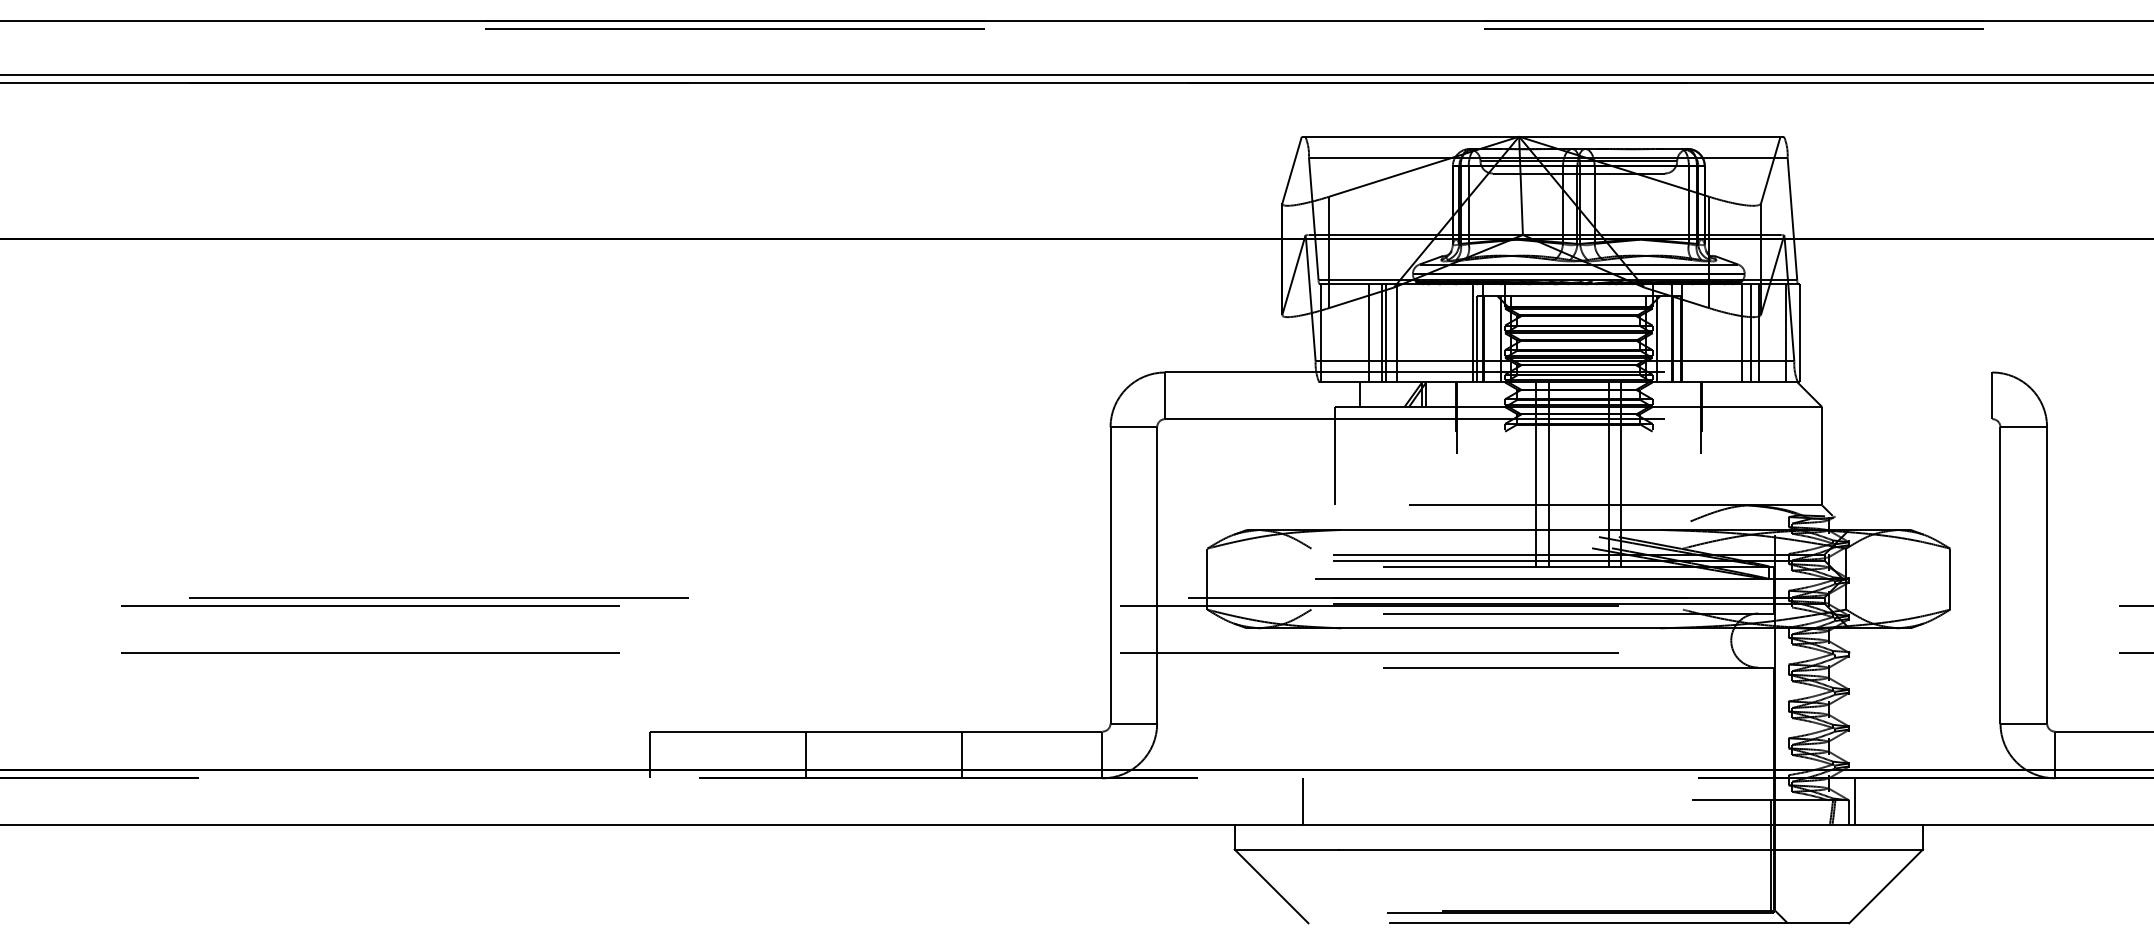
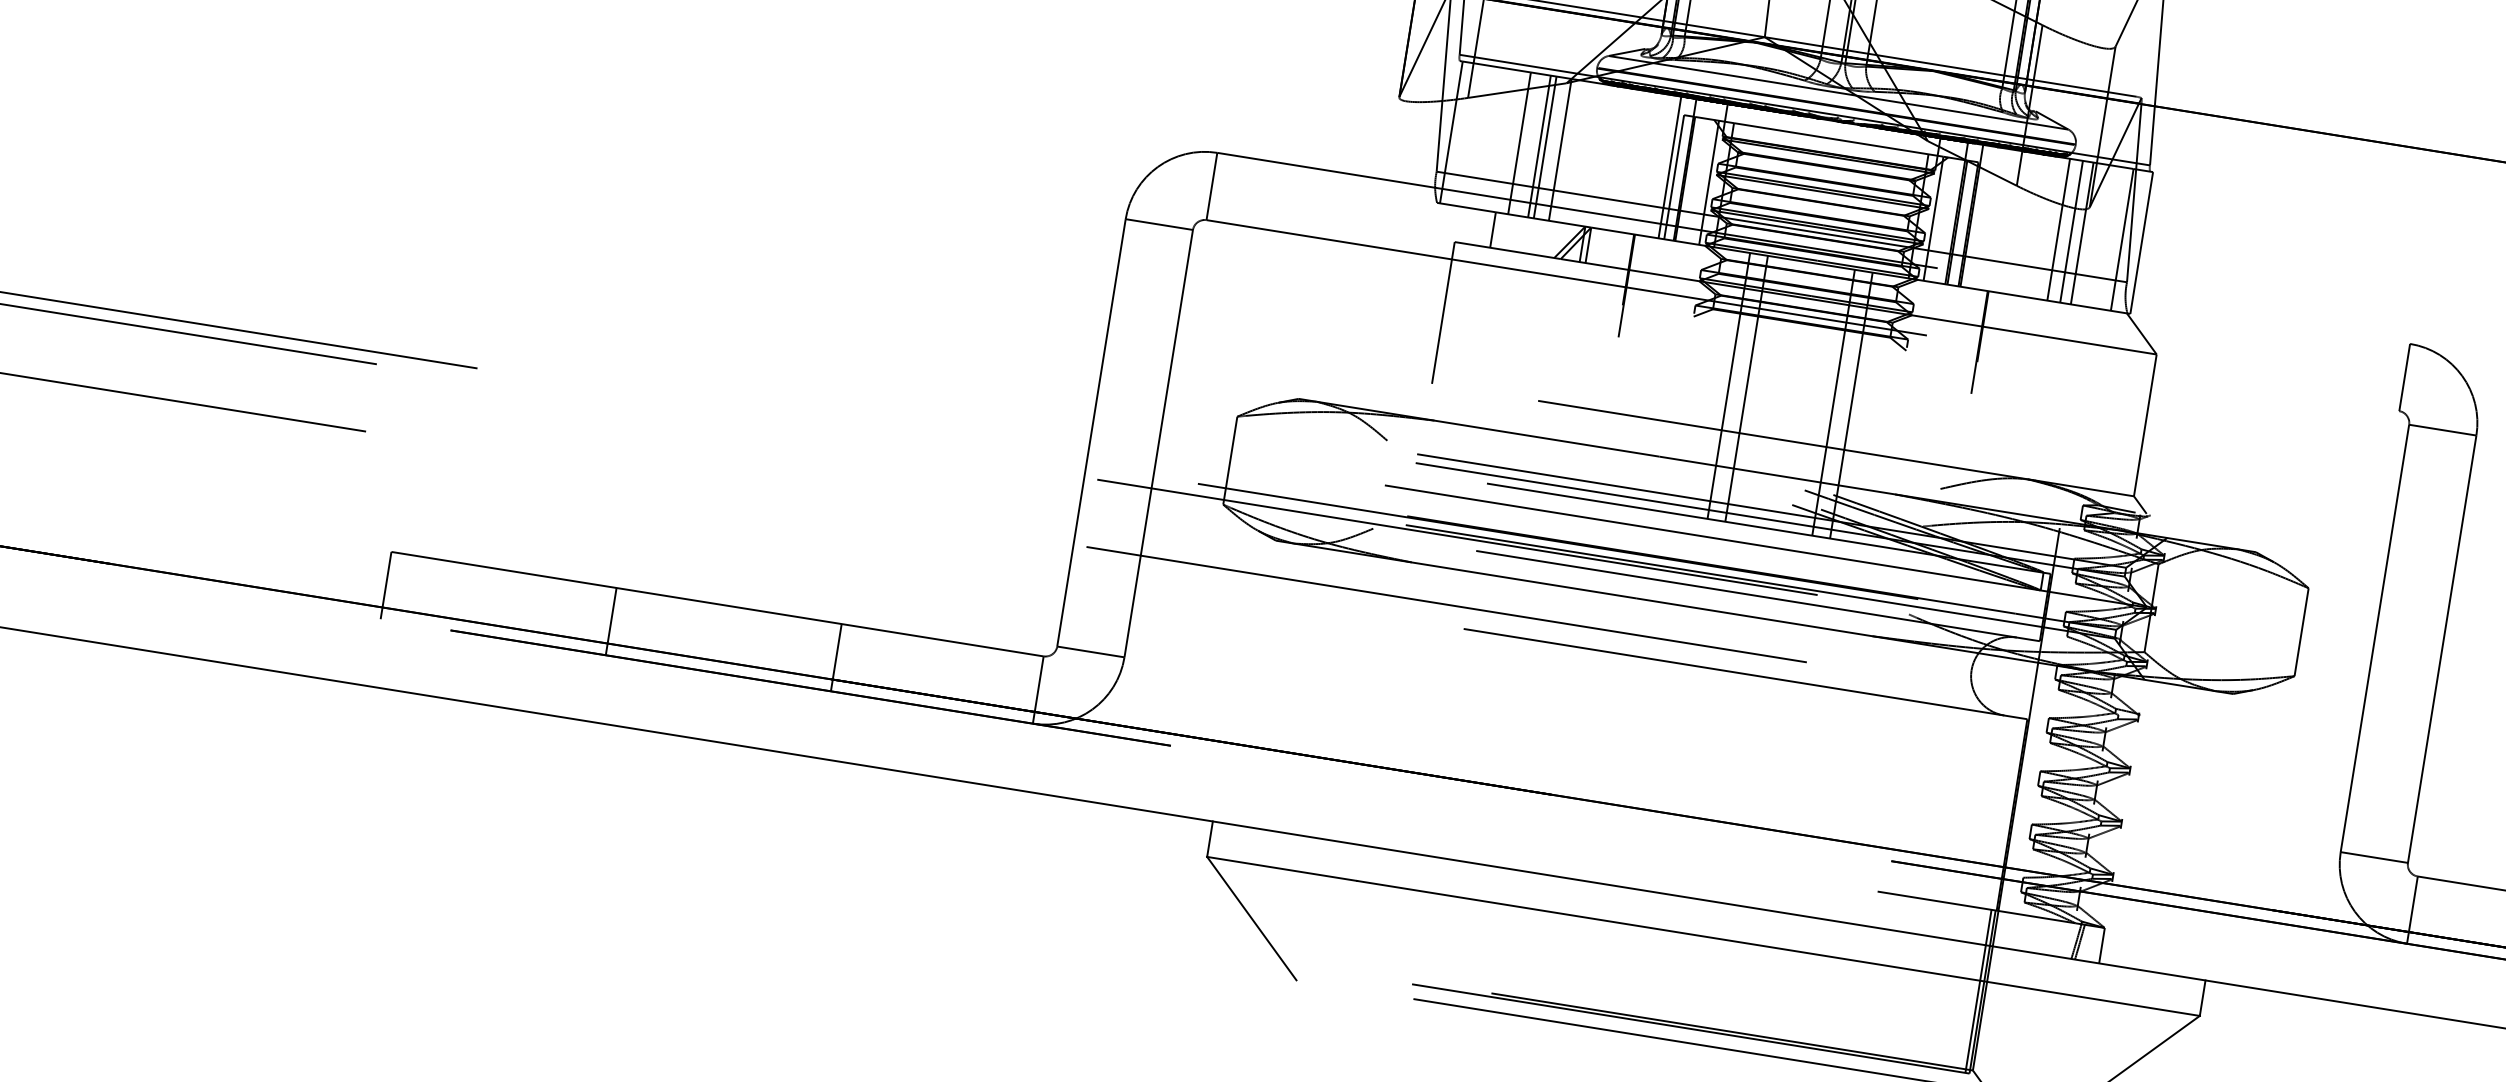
line: (1302, 801) -> (1316, 803), removed
line: (1855, 801) -> (2113, 931), removed

